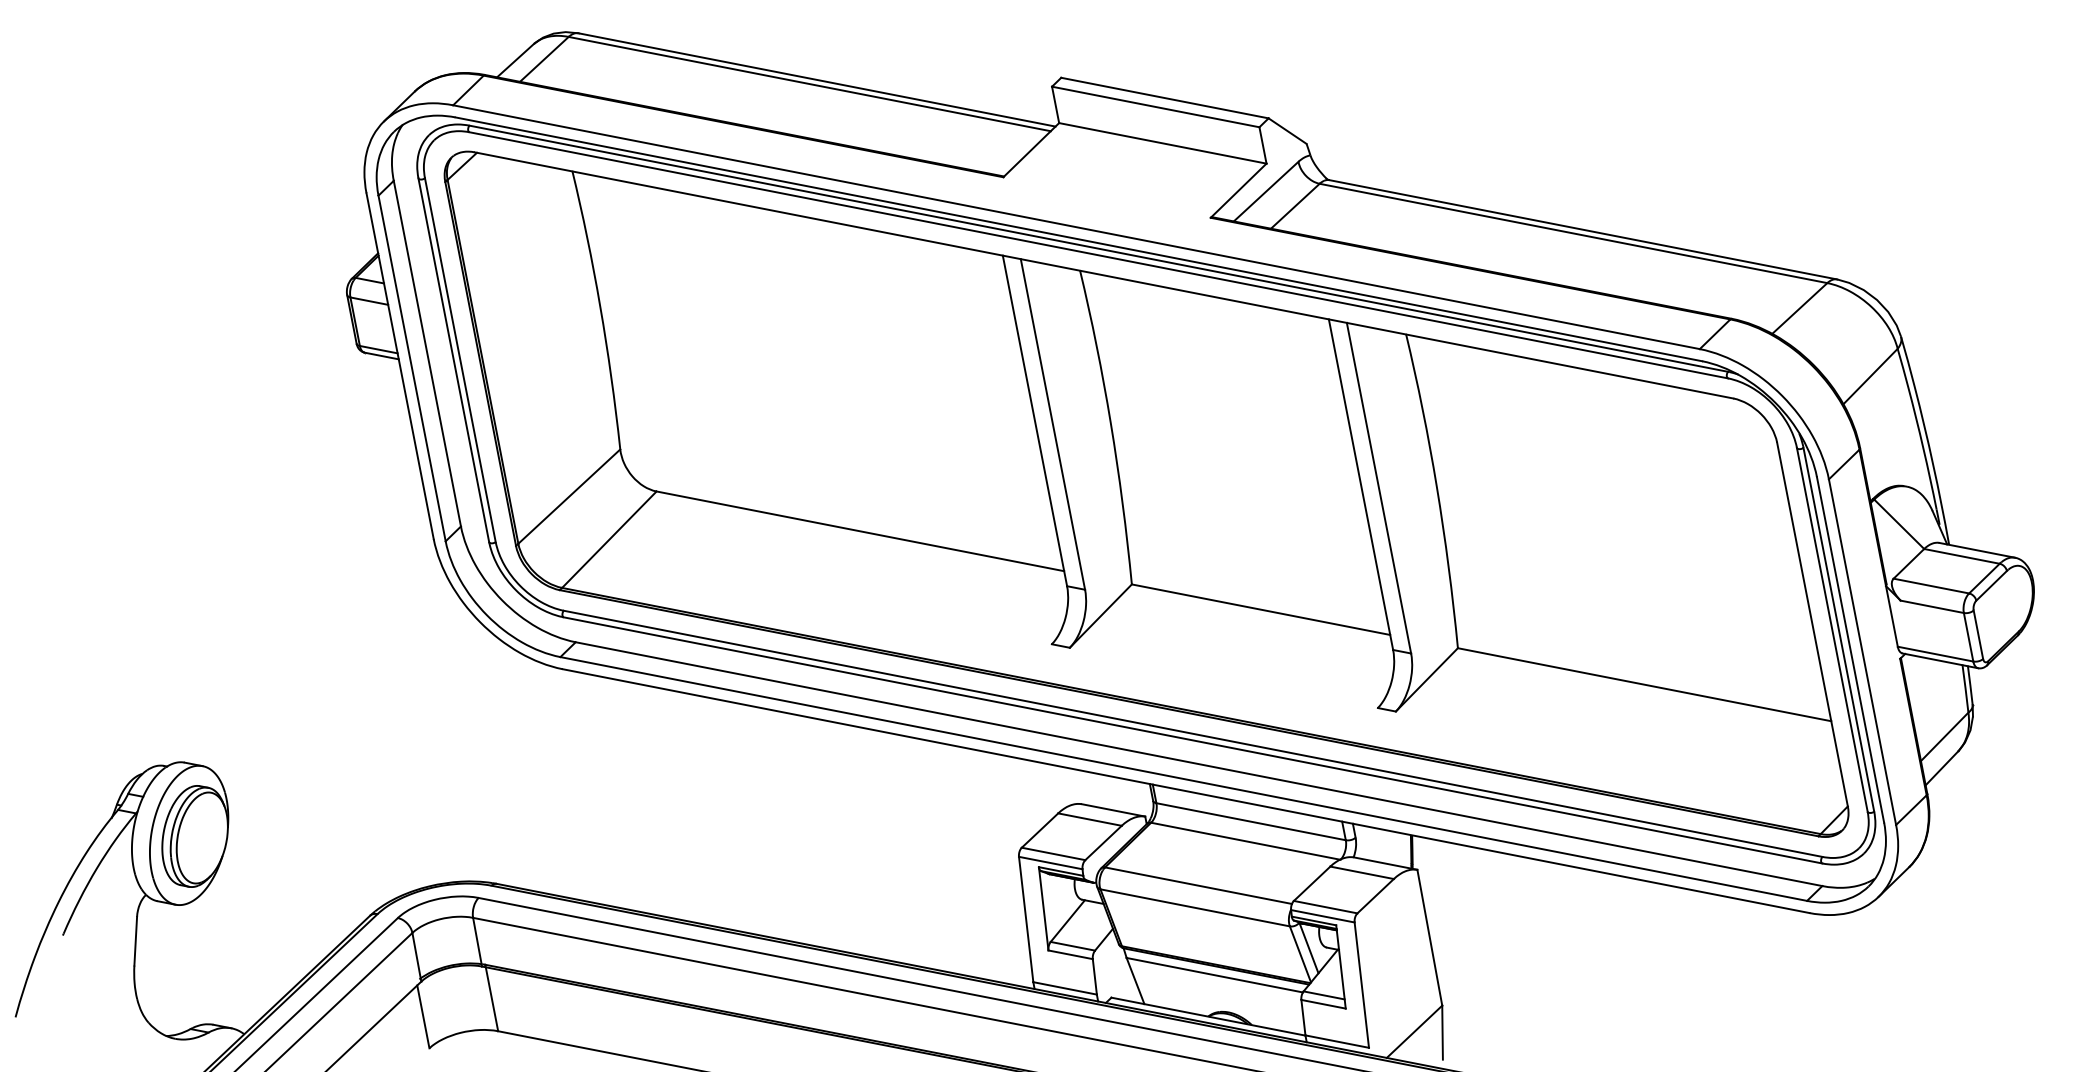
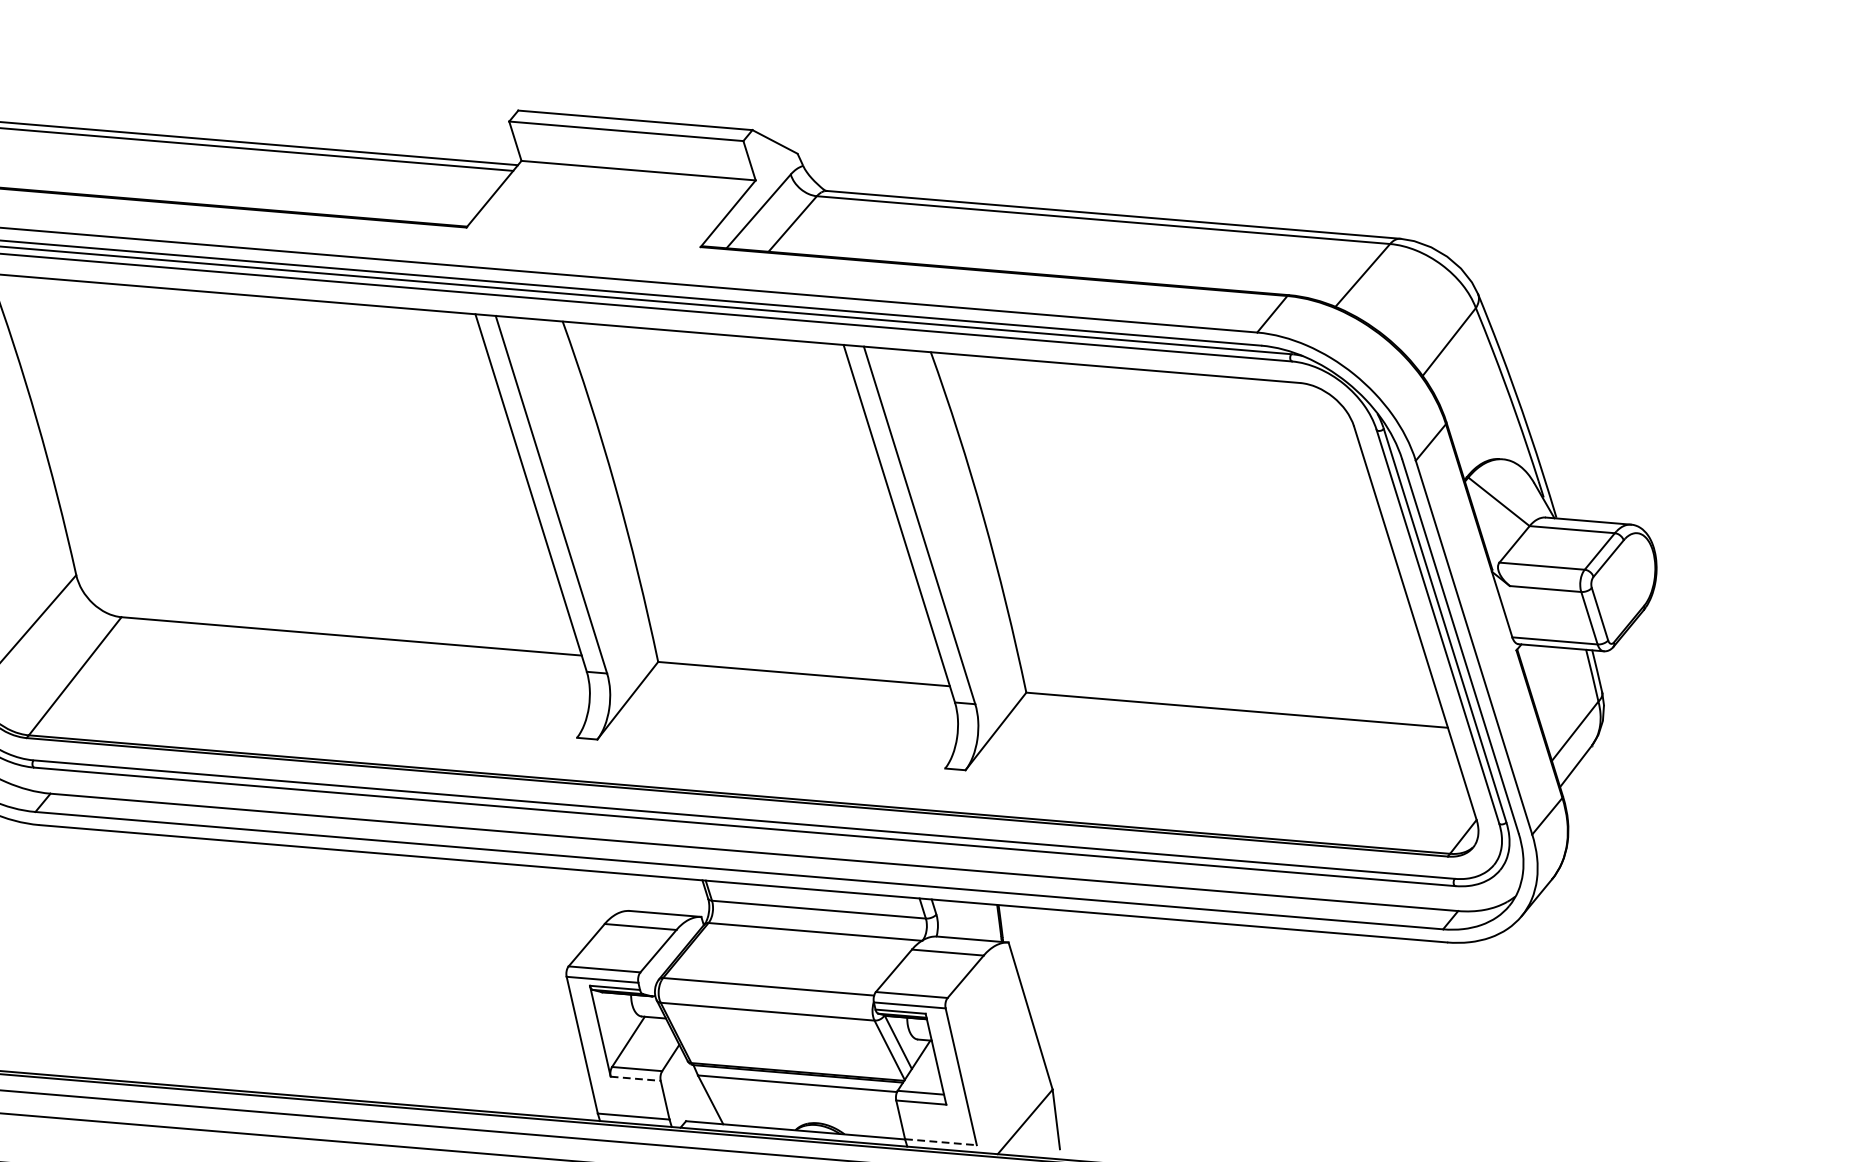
line: (1070, 954) -> (635, 1078), solid -> dashed
line: (1337, 1041) -> (941, 1142), solid -> dashed

